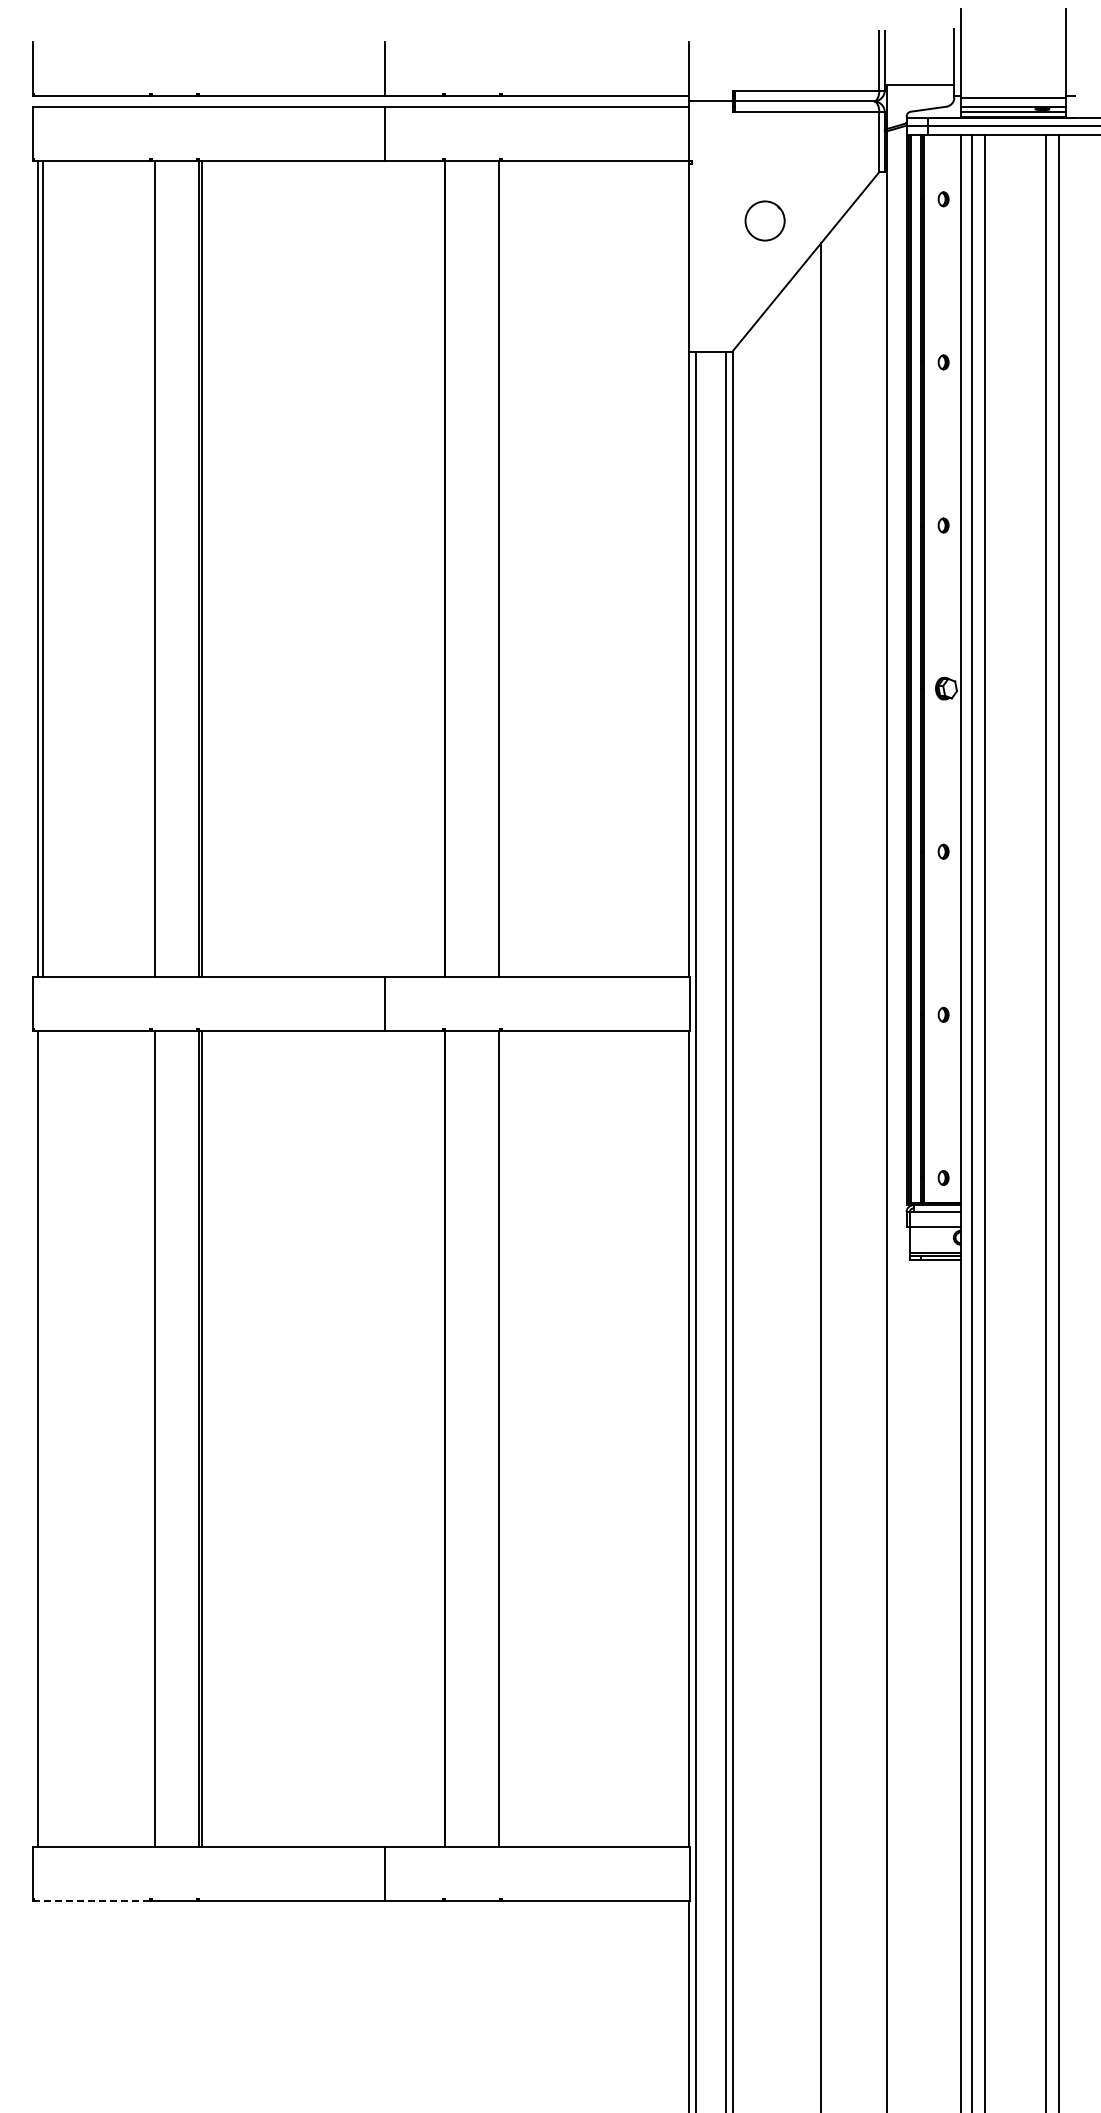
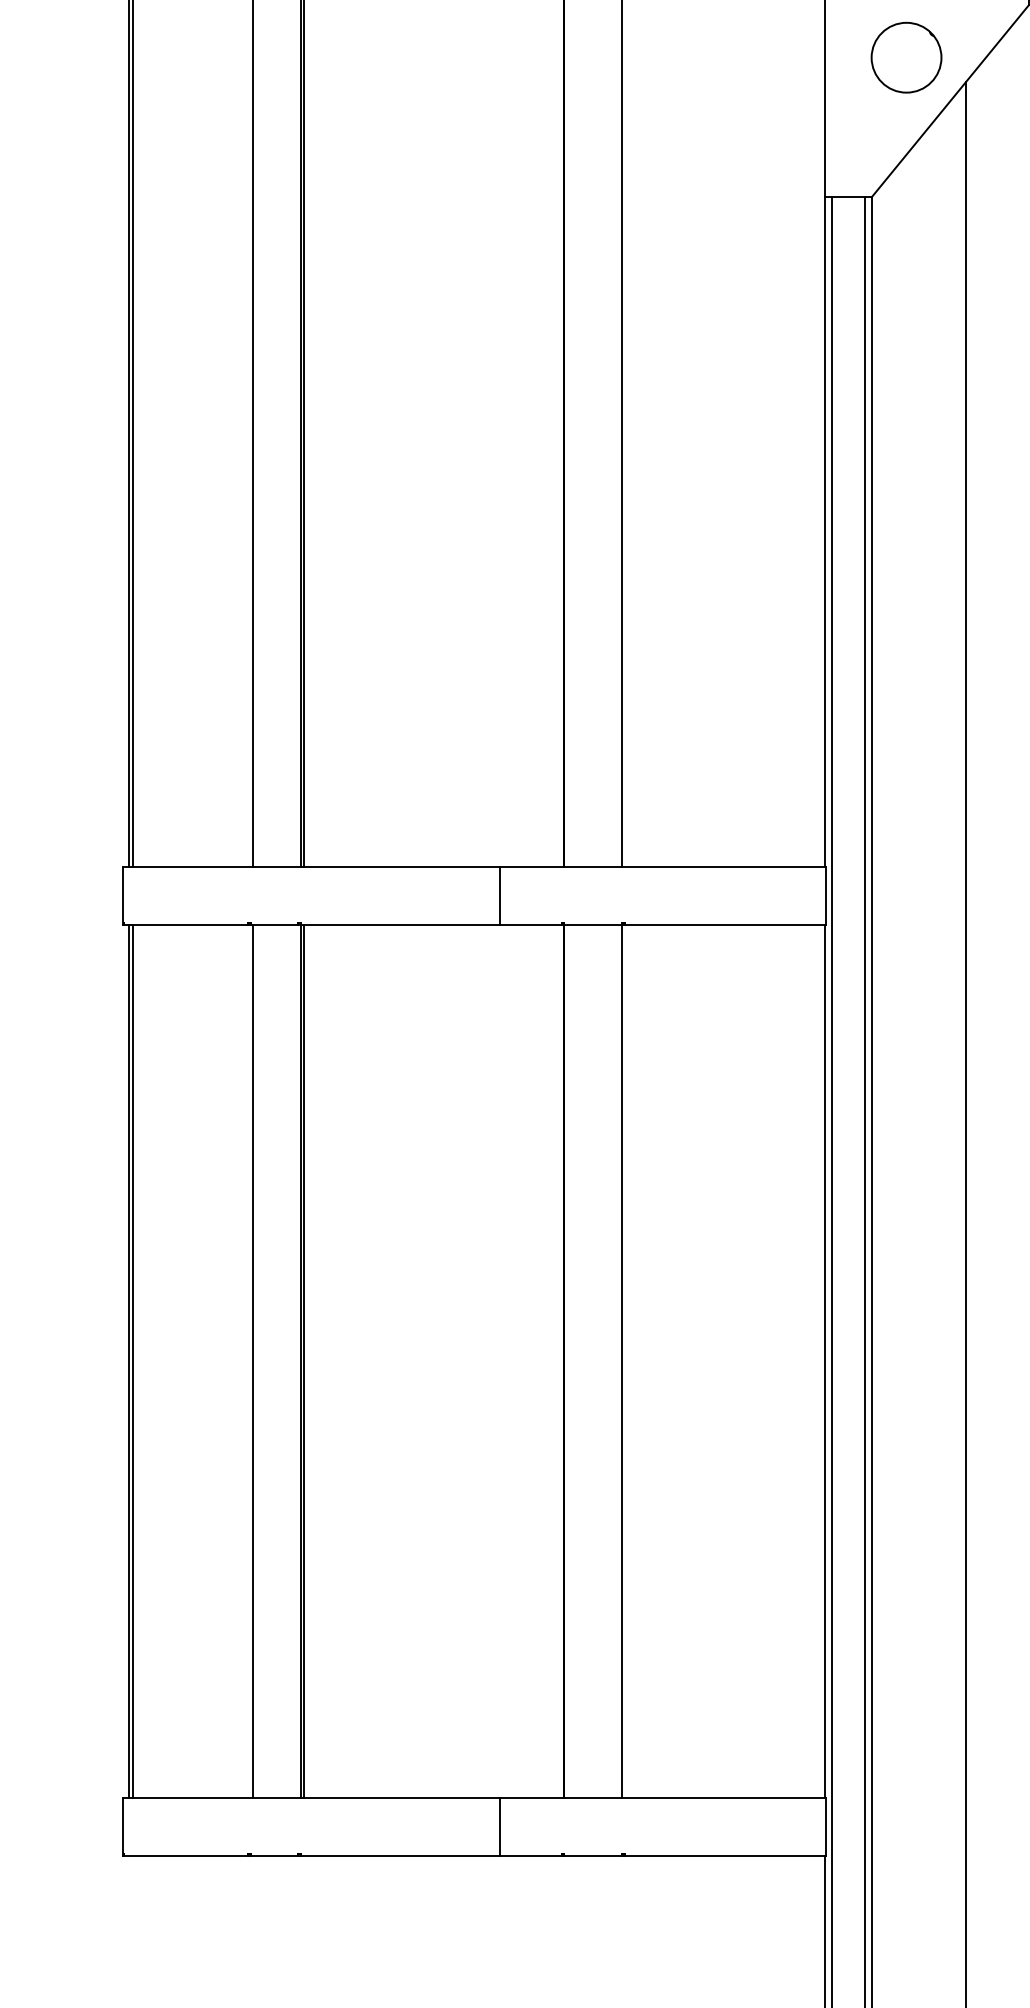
circle: (764, 220) -> (905, 57), size x1.67
line: (42, 1438) -> (133, 1360), added
line: (91, 1901) -> (185, 1856), dashed -> solid

